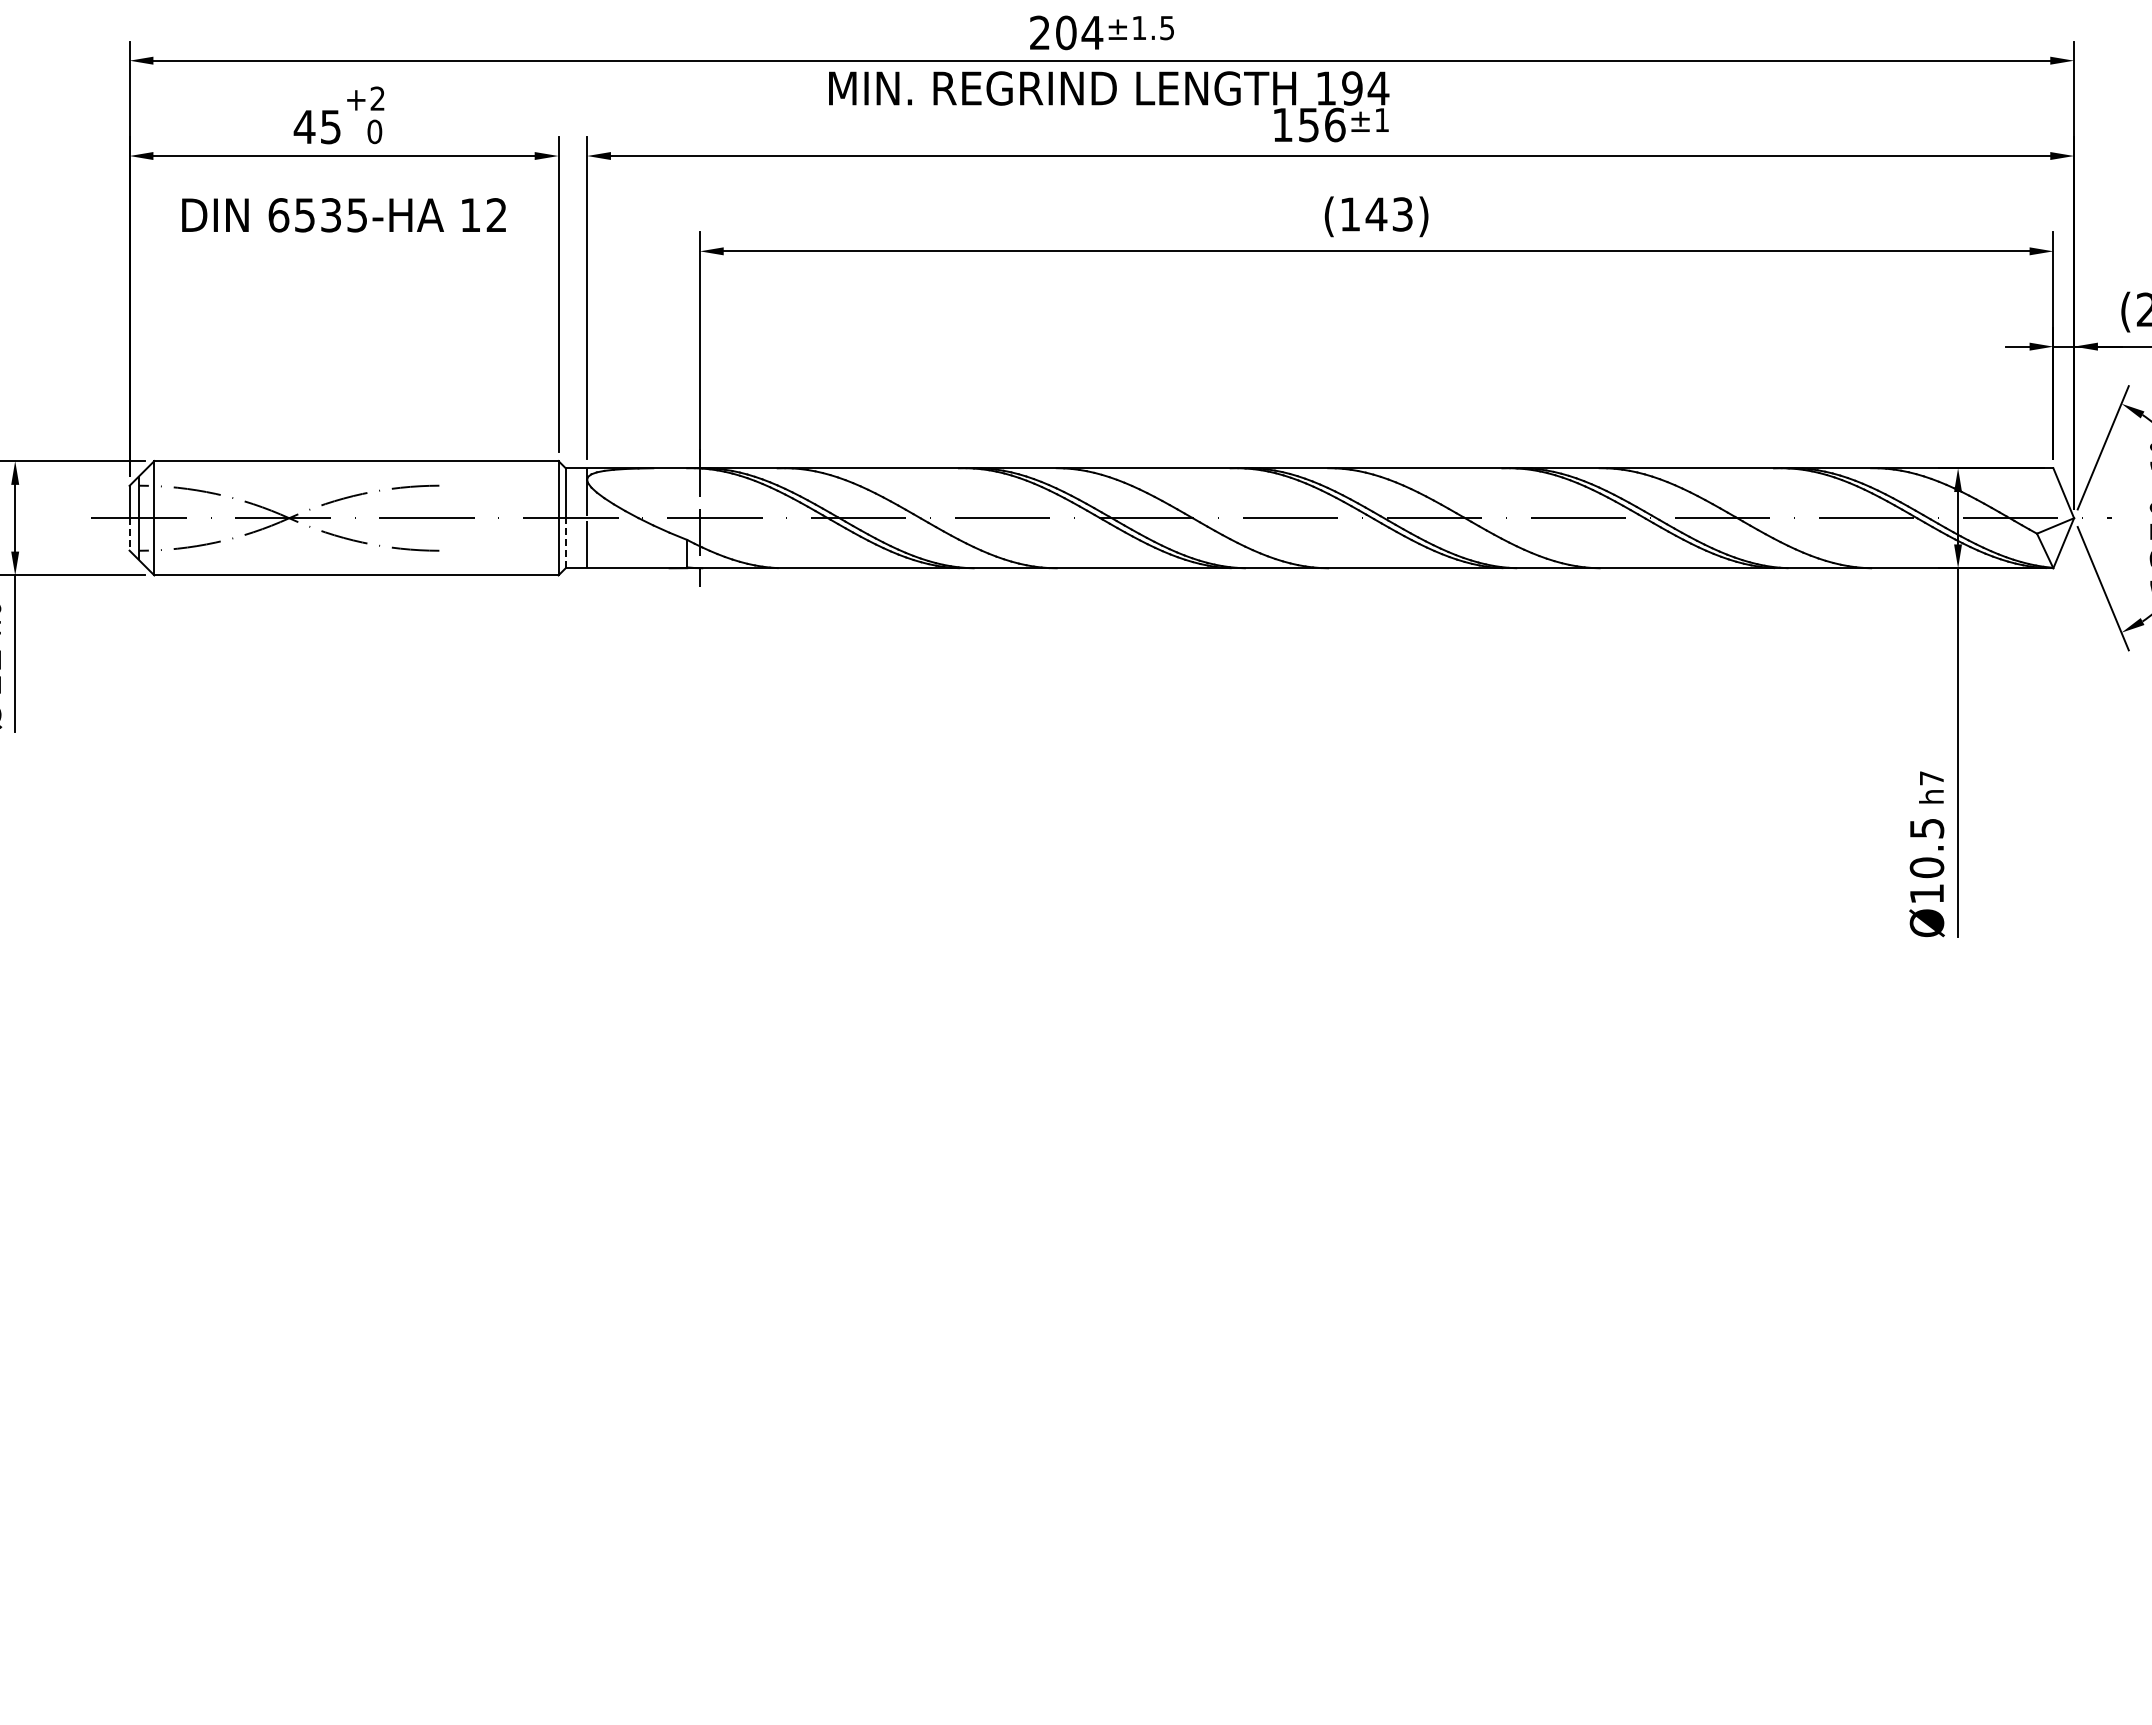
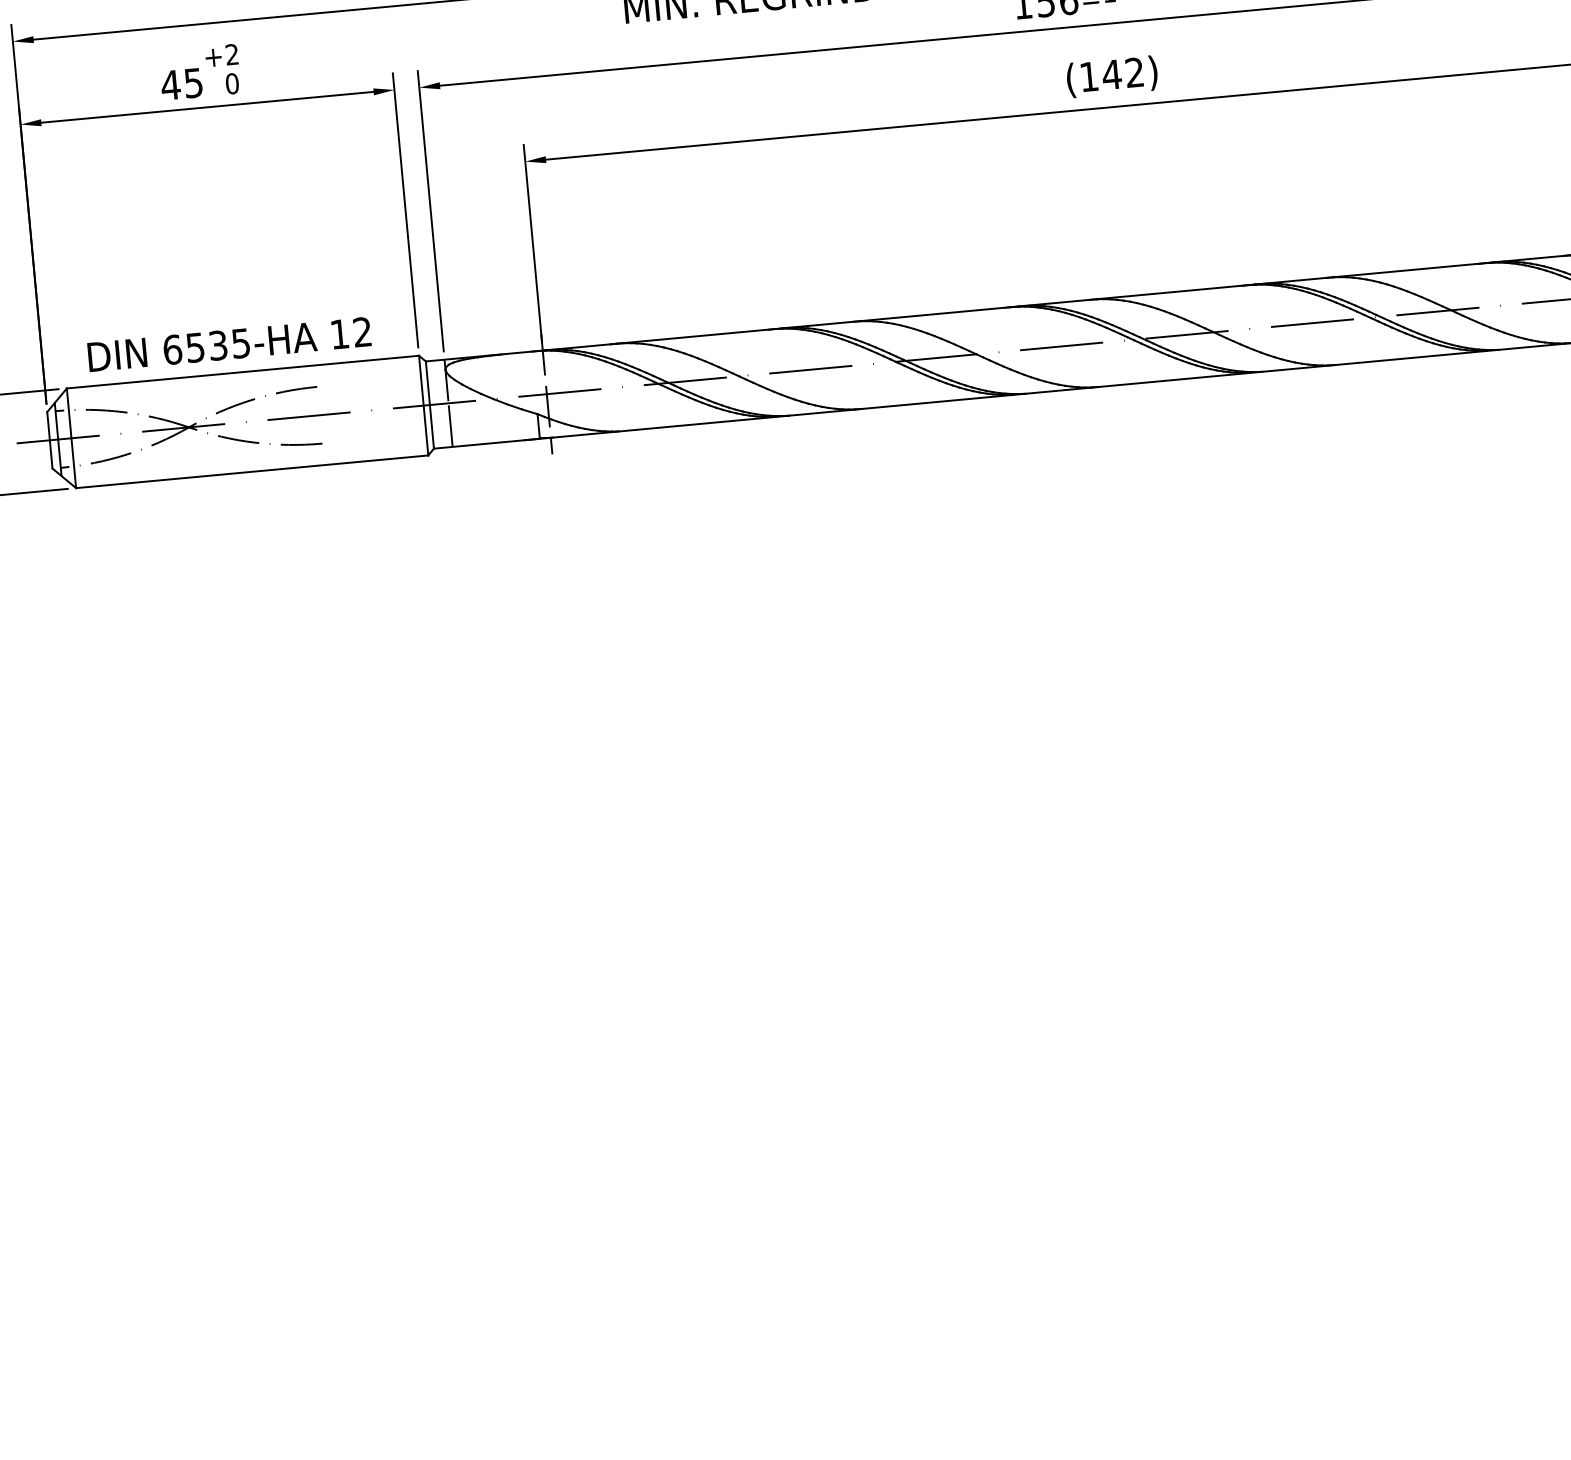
text: (1402, 214) -> (1134, 72), (143) -> (142)
text: (343, 215) -> (229, 344), moved
line: (129, 534) -> (51, 454), dashed -> solid
line: (565, 542) -> (431, 426), dashed -> solid

